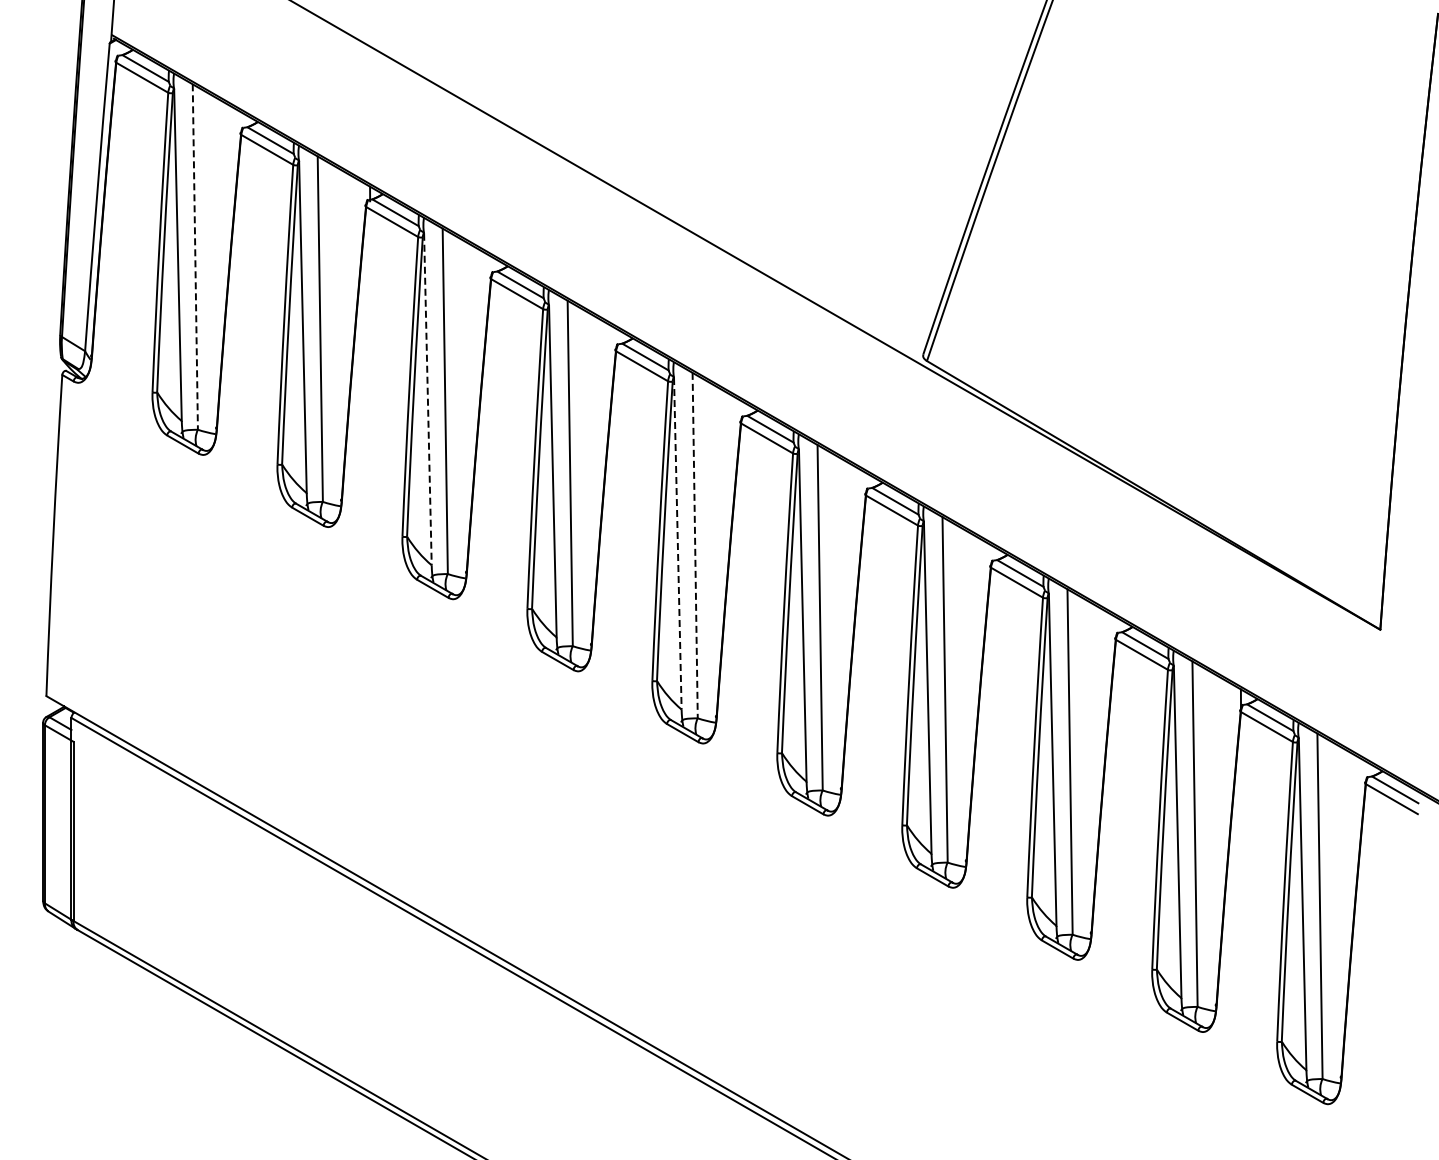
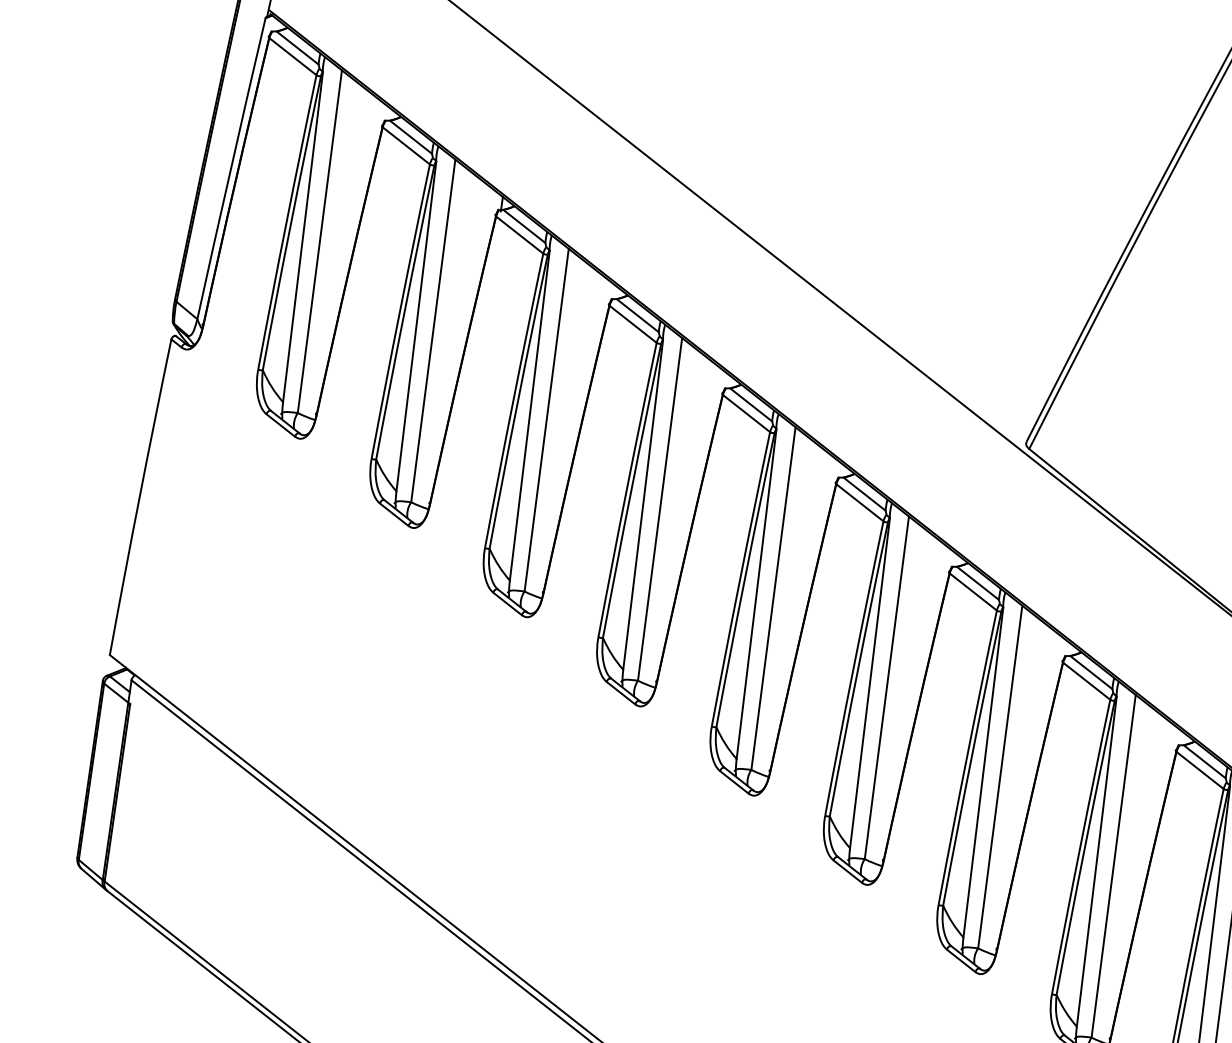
line: (195, 257) -> (319, 242), dashed -> solid
line: (427, 399) -> (529, 415), dashed -> solid
line: (677, 543) -> (756, 594), dashed -> solid
line: (695, 545) -> (773, 598), dashed -> solid

